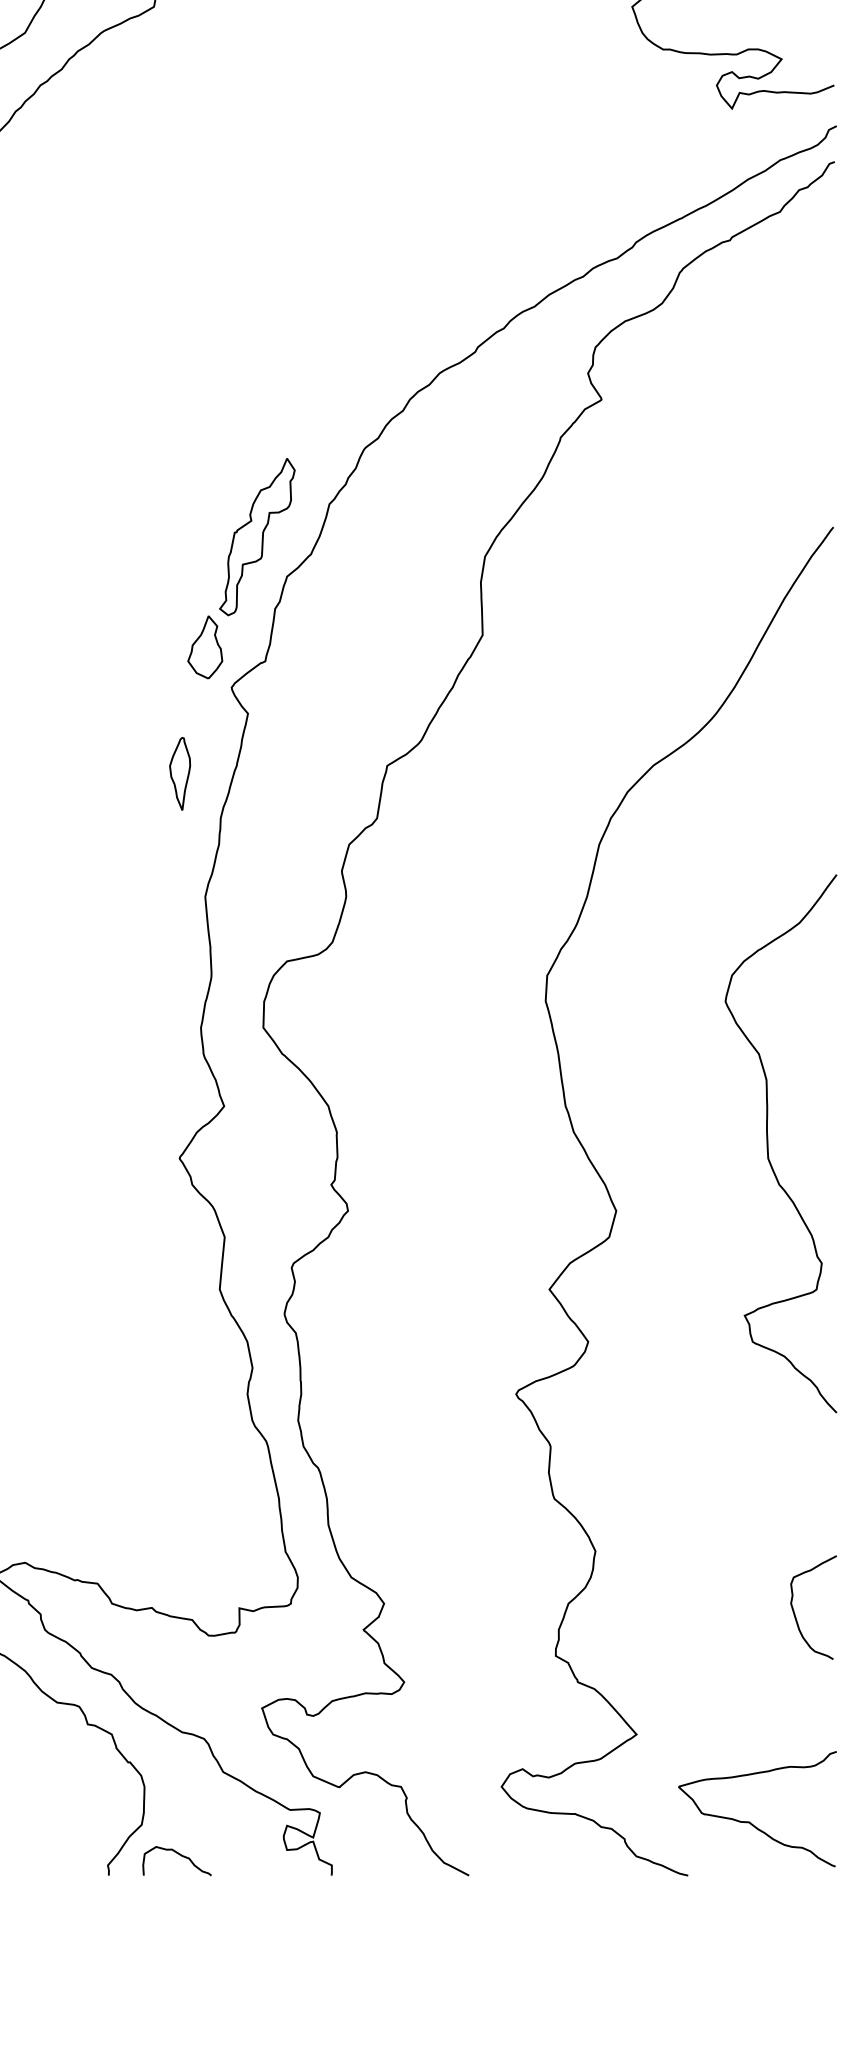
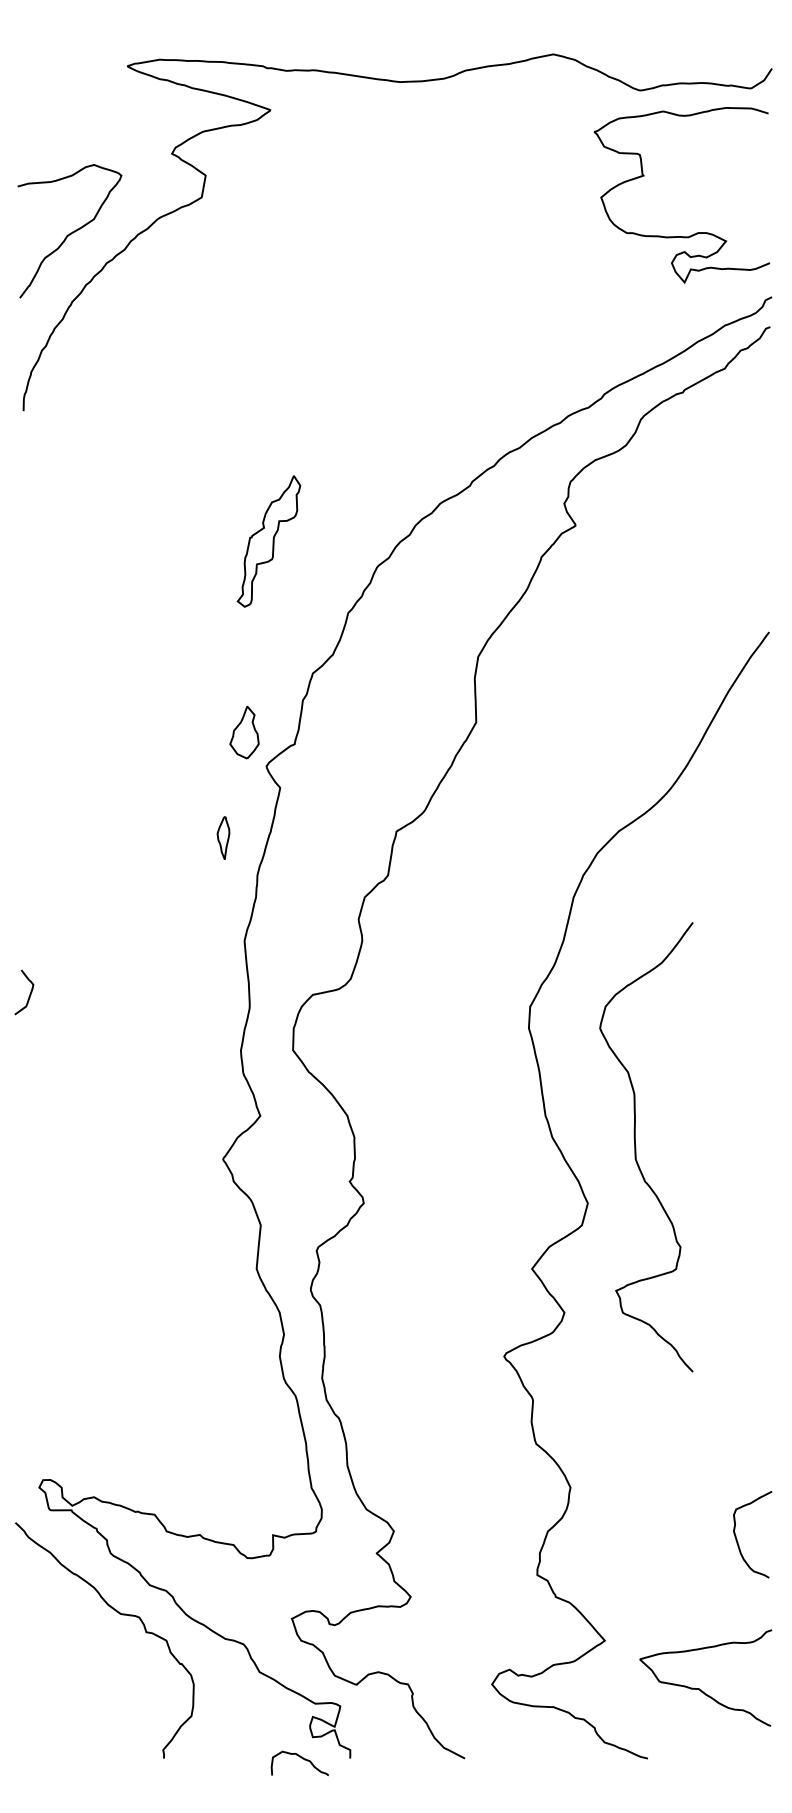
part: (256, 537) -> (268, 541), moved
part: (180, 773) -> (223, 837), size x0.7
curve: (769, 1144) -> (636, 1147), moved
curve: (749, 1821) -> (699, 1688), moved
curve: (180, 1856) -> (302, 1759), moved

